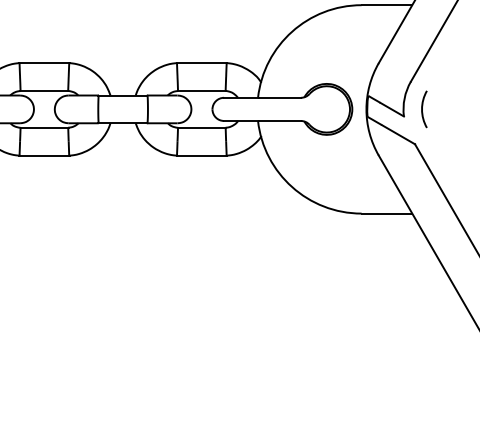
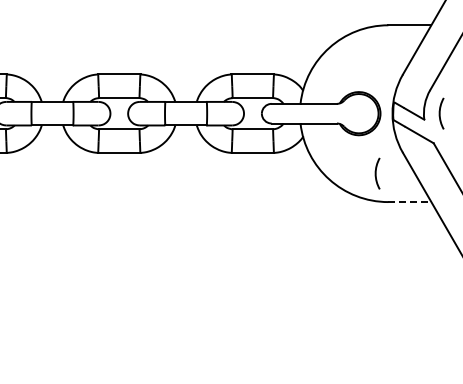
arc: (347, 179) -> (376, 173), added
line: (386, 214) -> (409, 202), solid -> dashed

